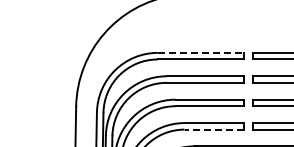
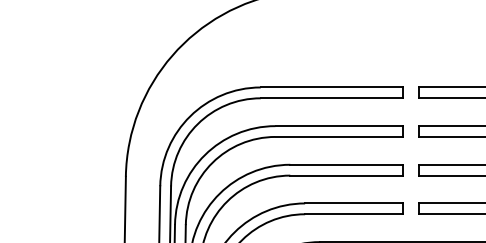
line: (201, 52) -> (333, 86), dashed -> solid
line: (214, 129) -> (354, 214), dashed -> solid

